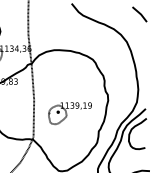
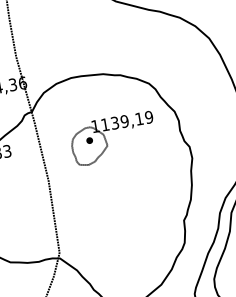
part: (69, 113) -> (111, 139), moved

